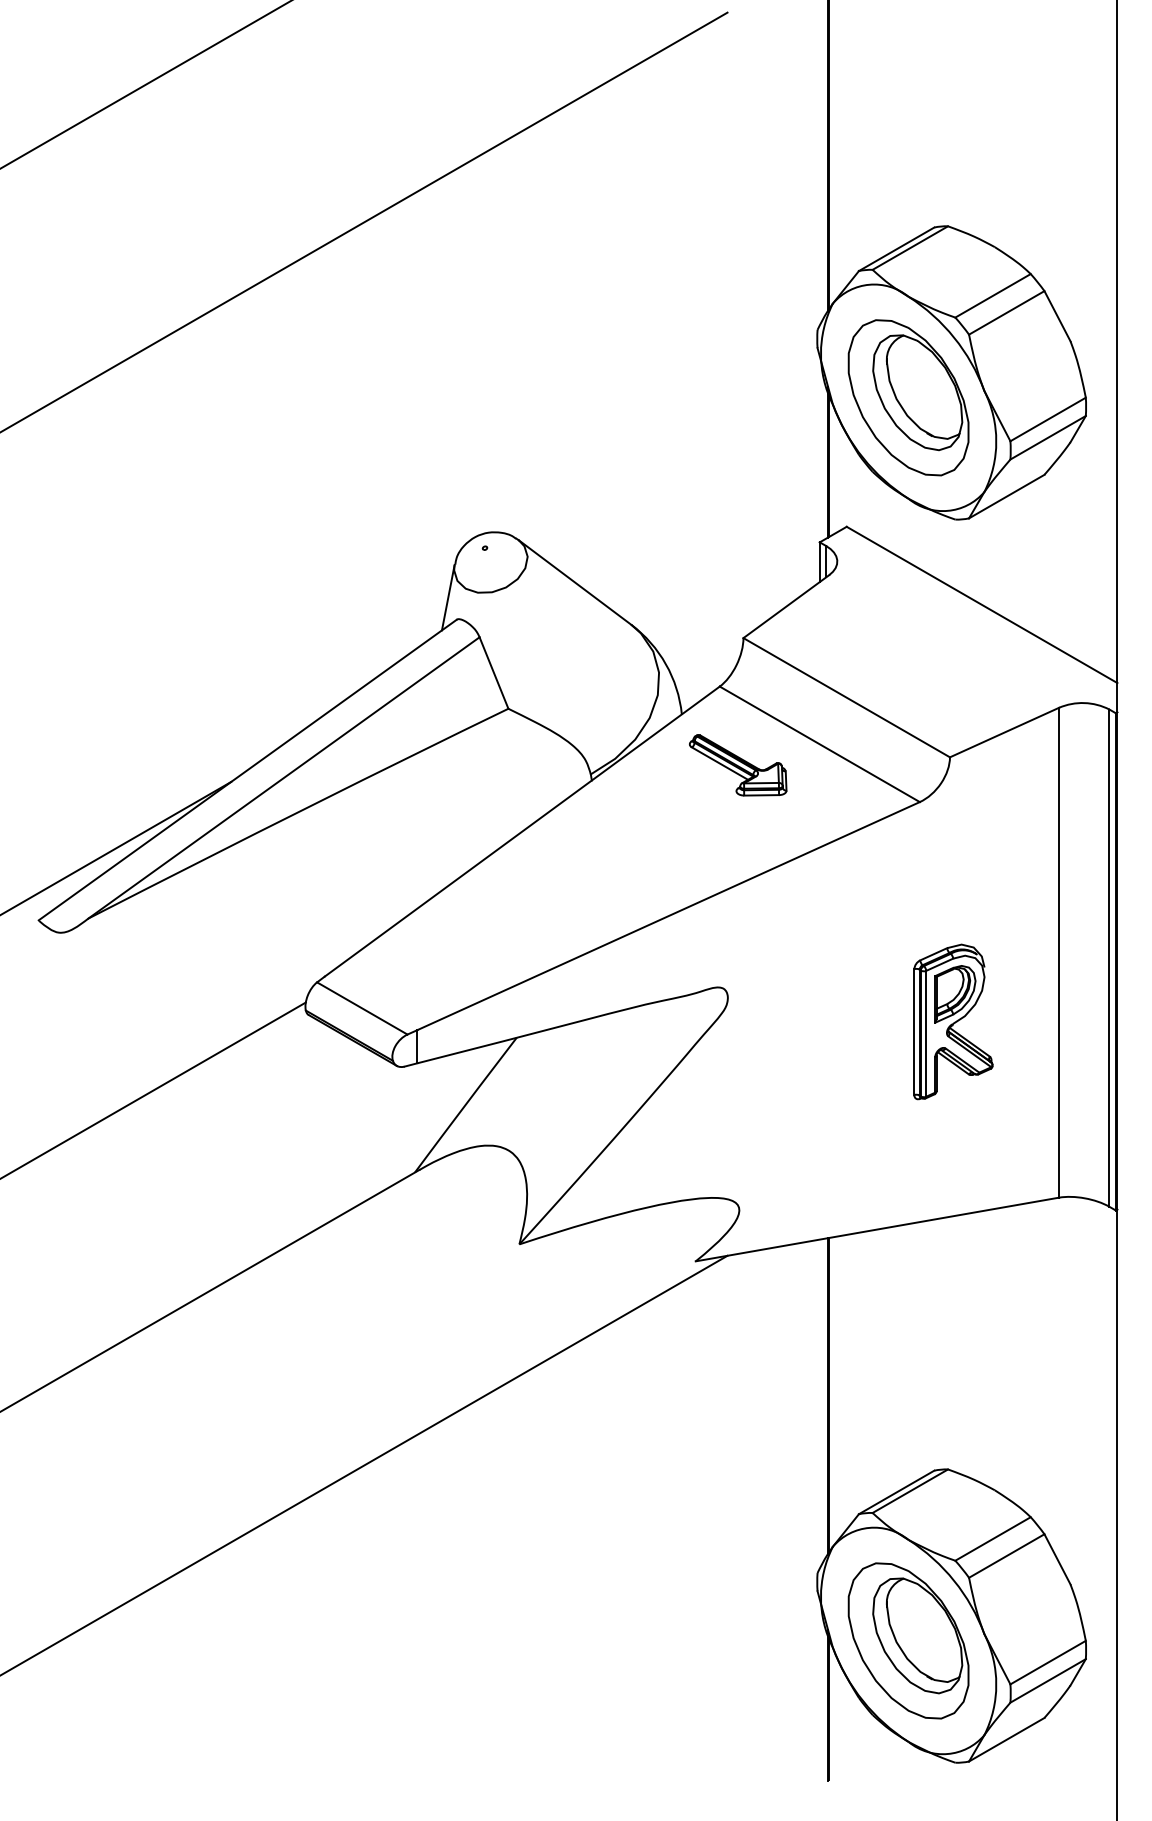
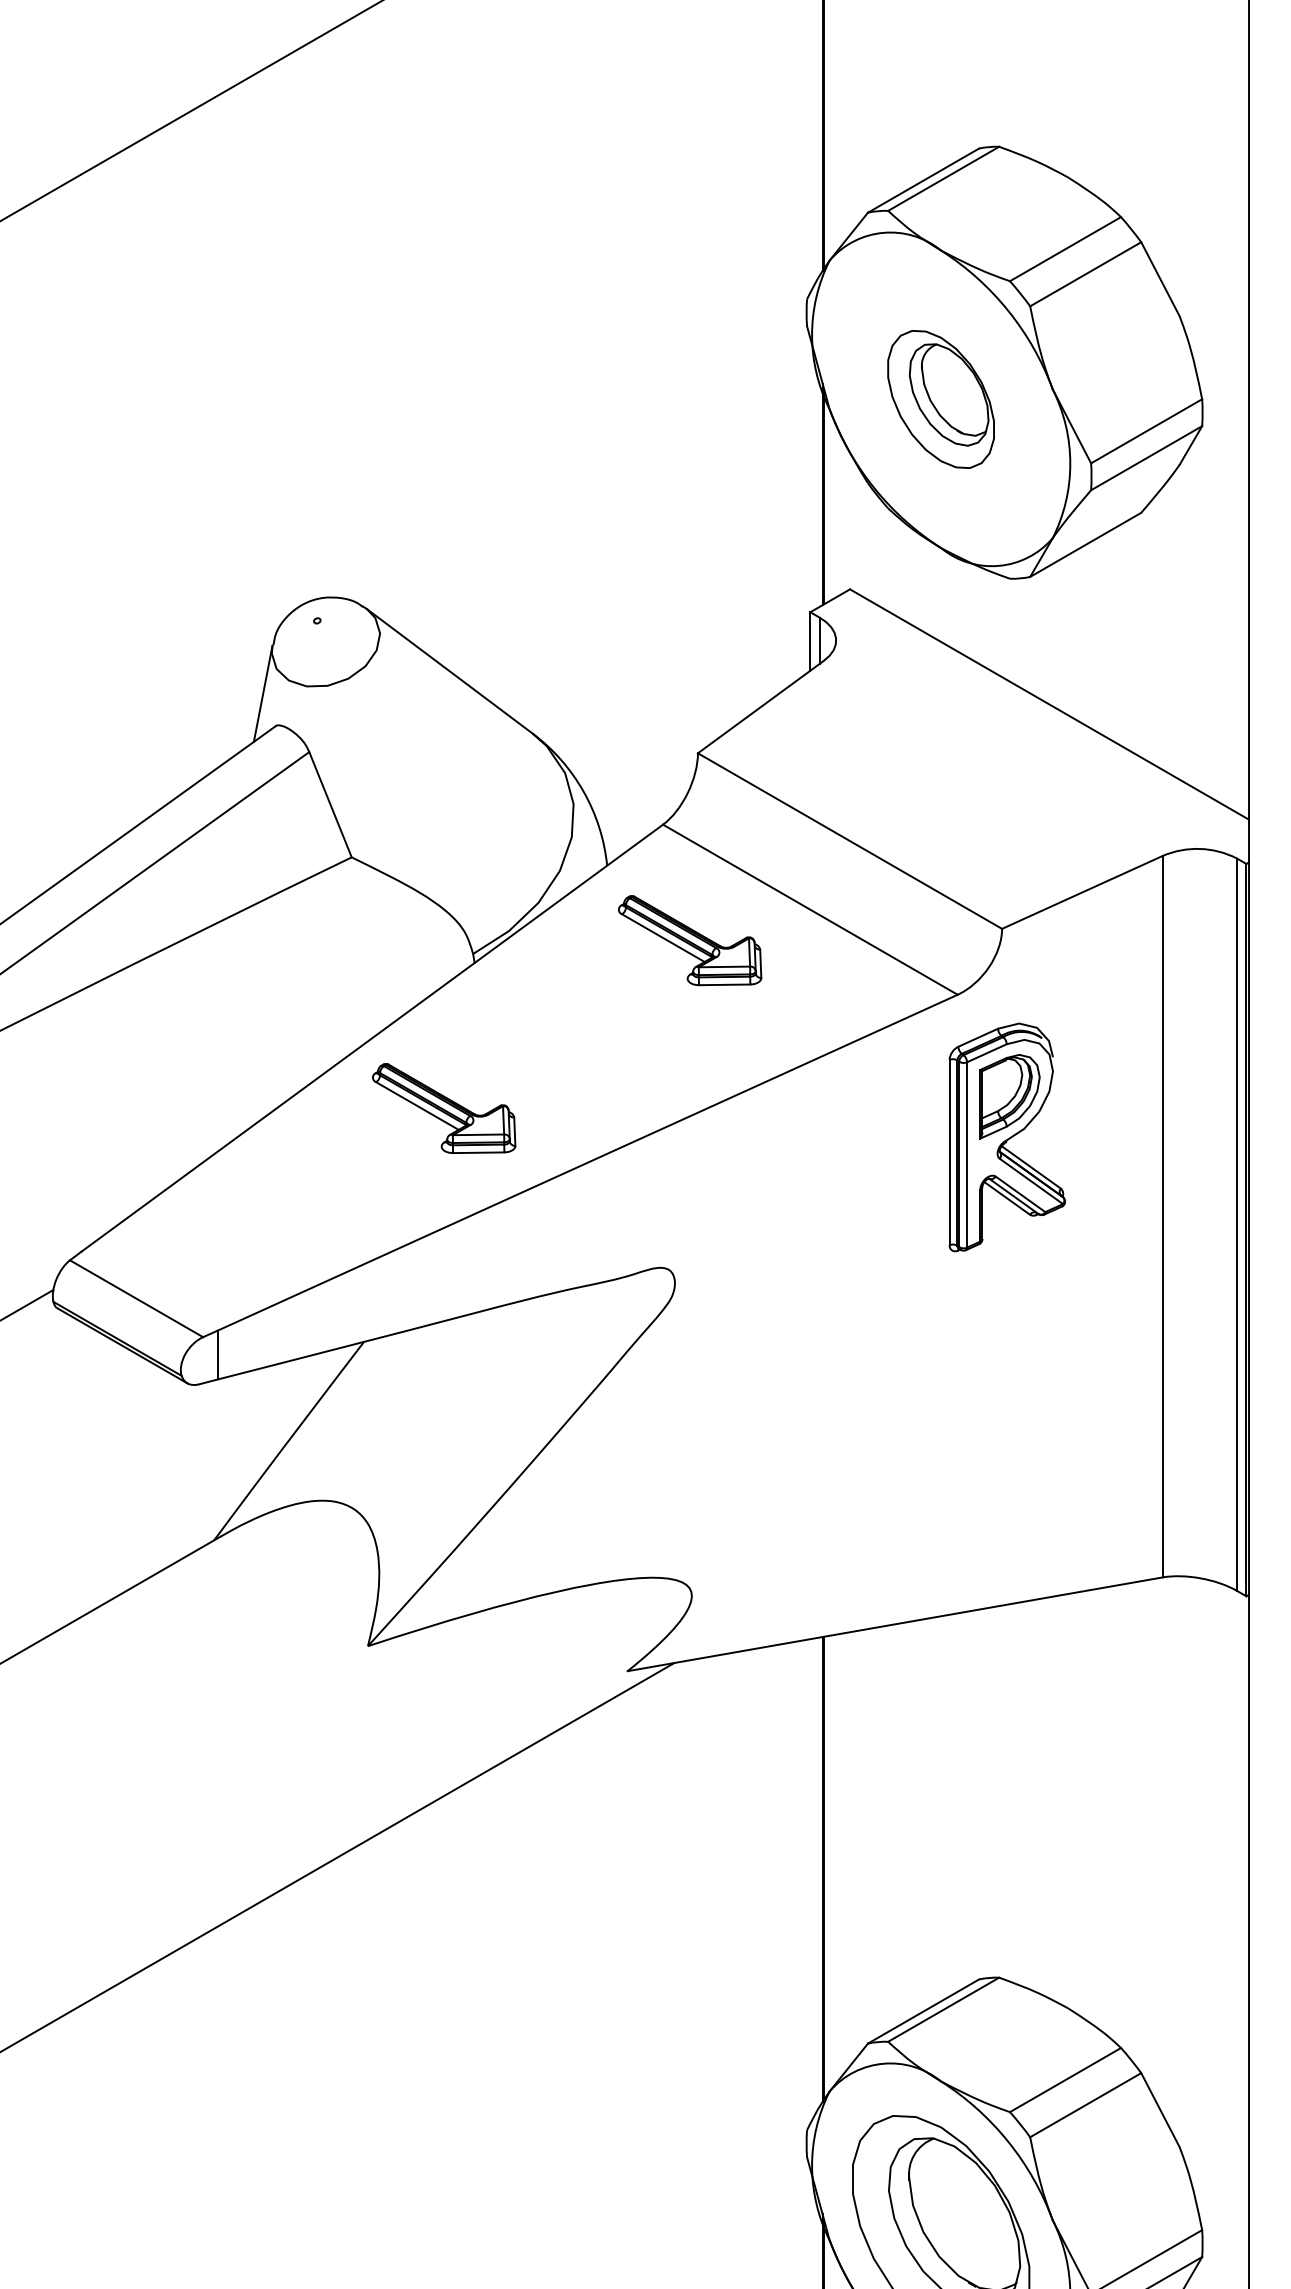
part: (908, 397) -> (940, 398), size x0.6
part: (571, 879) -> (444, 1108), added
part: (953, 1021) -> (1007, 1136), moved

